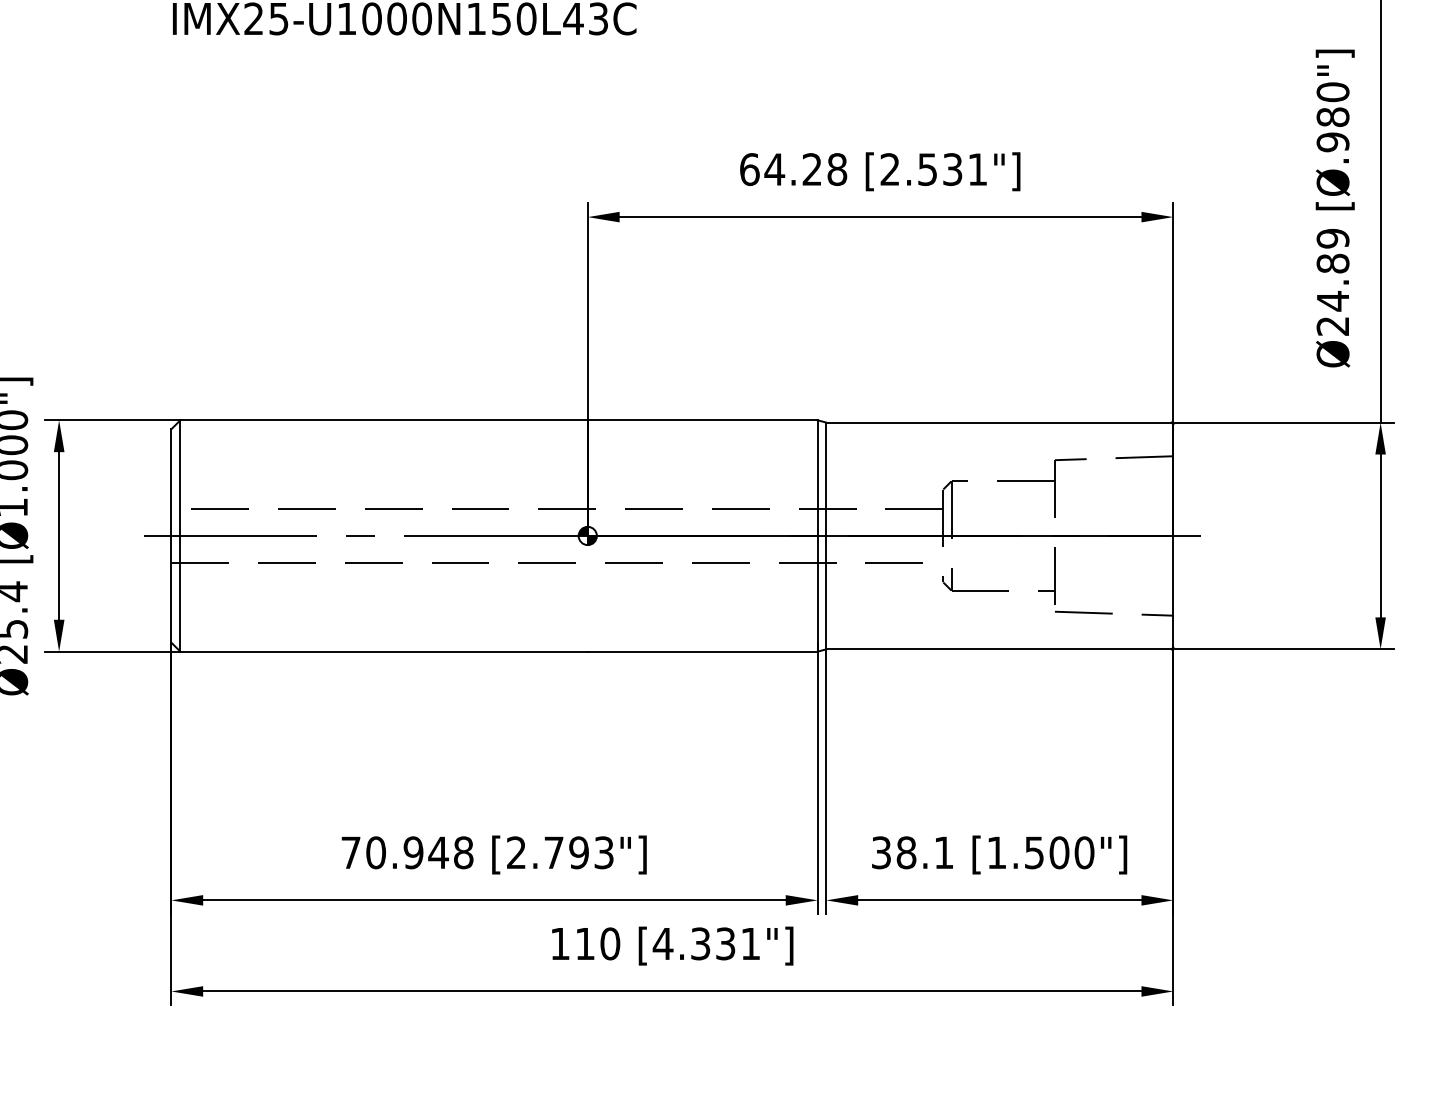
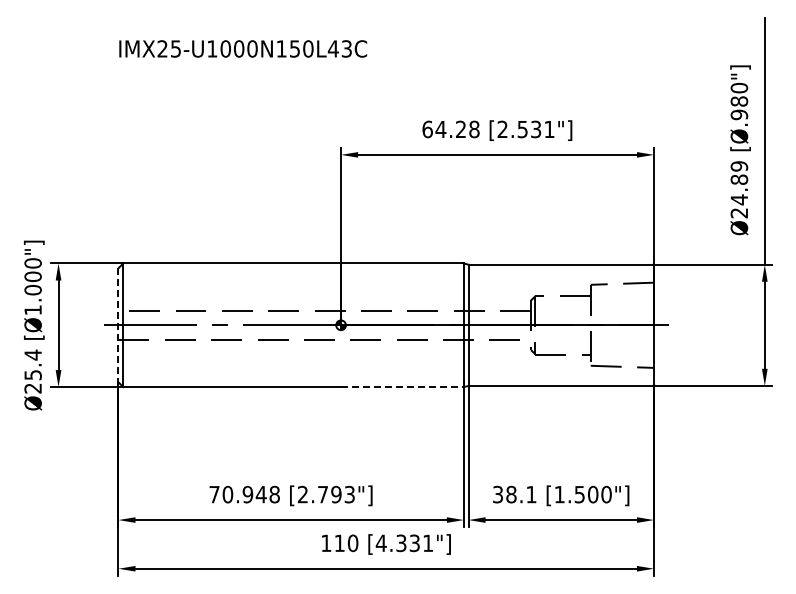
line: (171, 536) -> (118, 325), solid -> dashed
line: (702, 652) -> (402, 387), solid -> dashed

